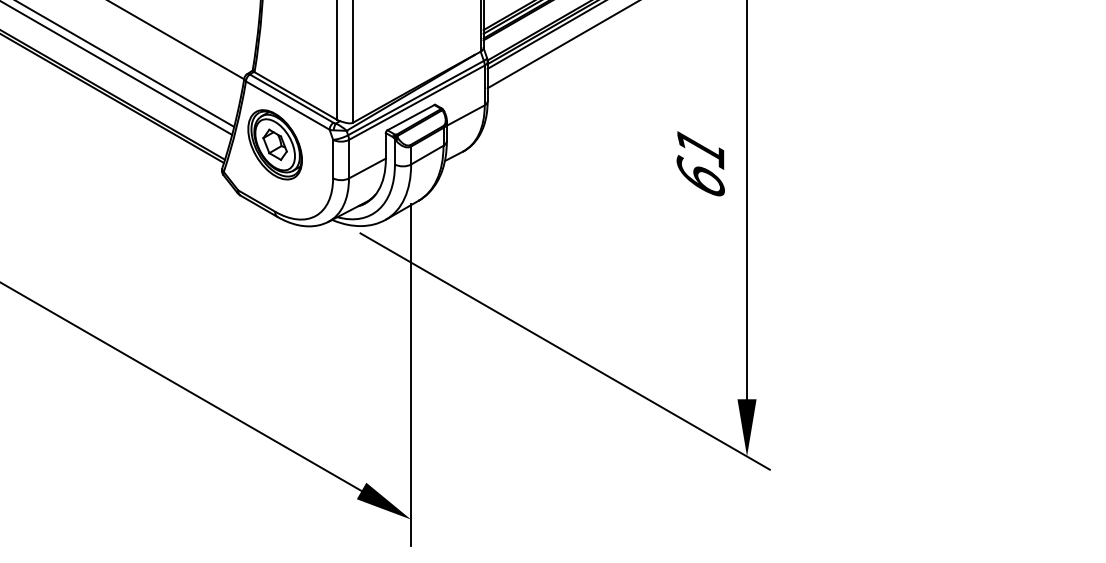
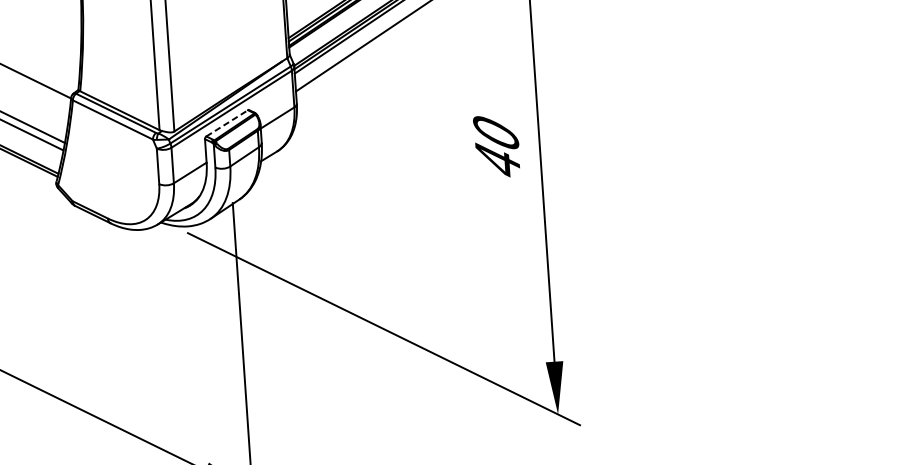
line: (410, 117) -> (226, 123), solid -> dashed
part: (274, 144) -> (103, 156), removed
text: (700, 162) -> (496, 146), 61 -> 40

